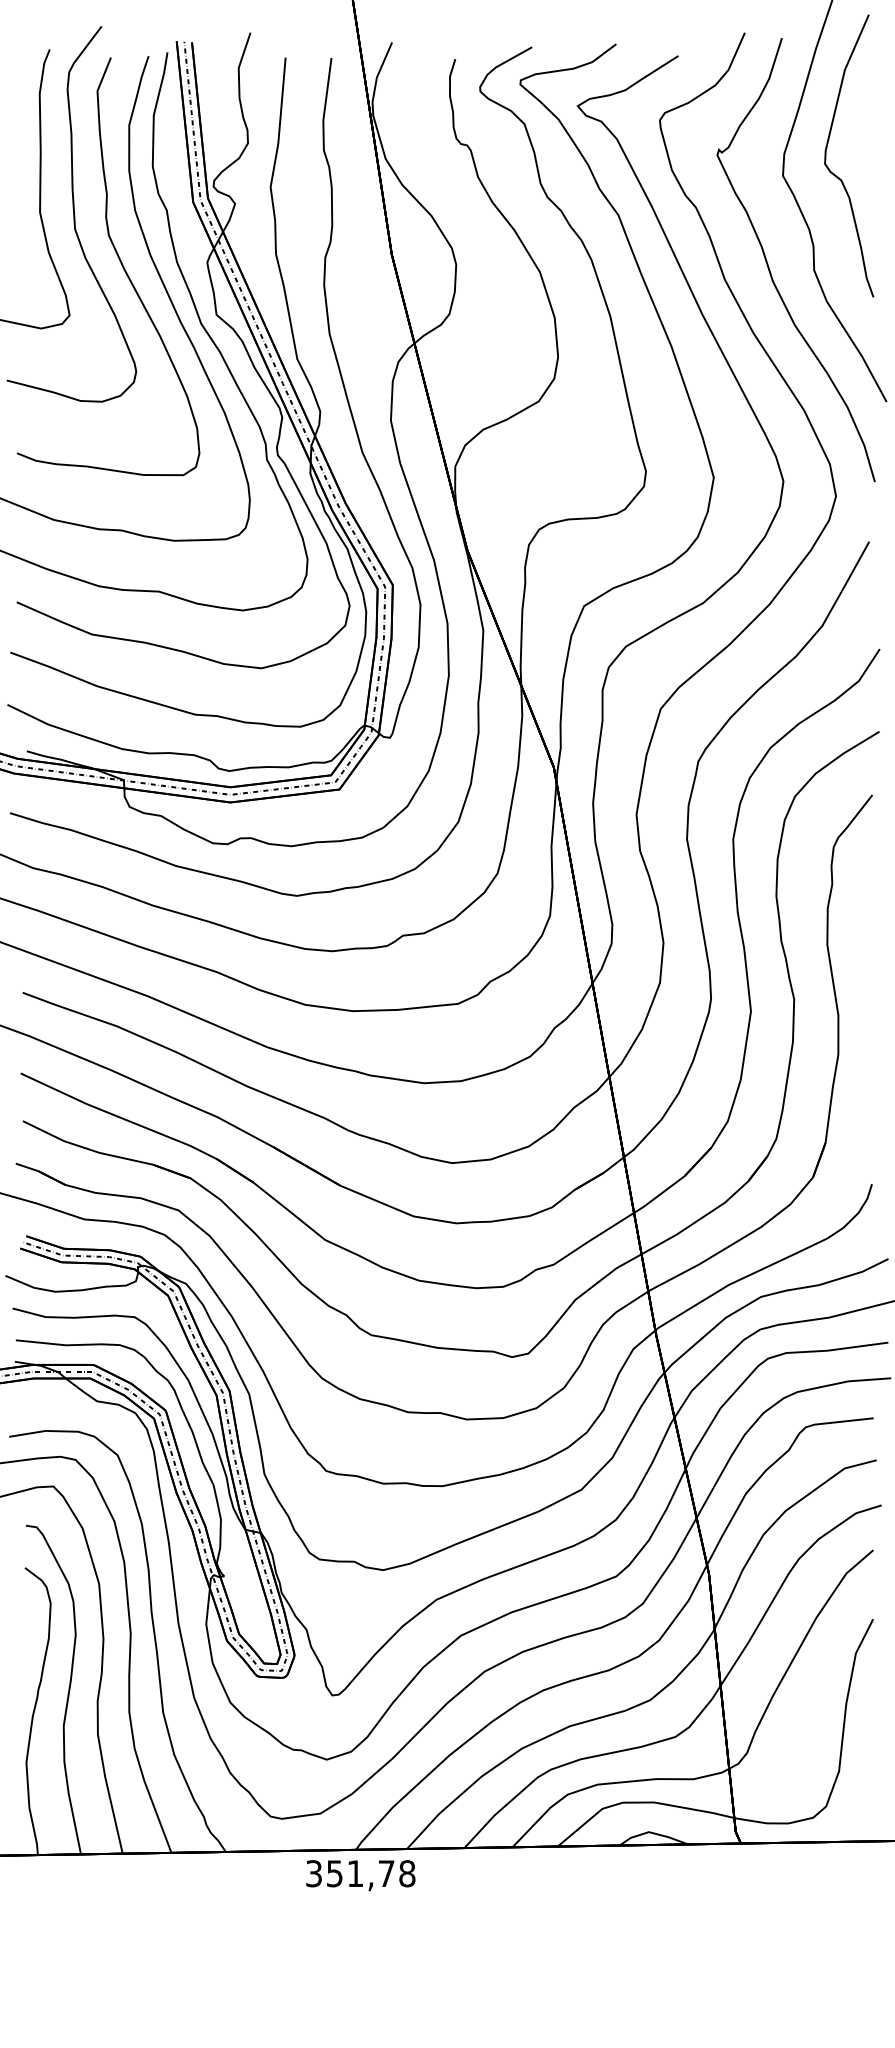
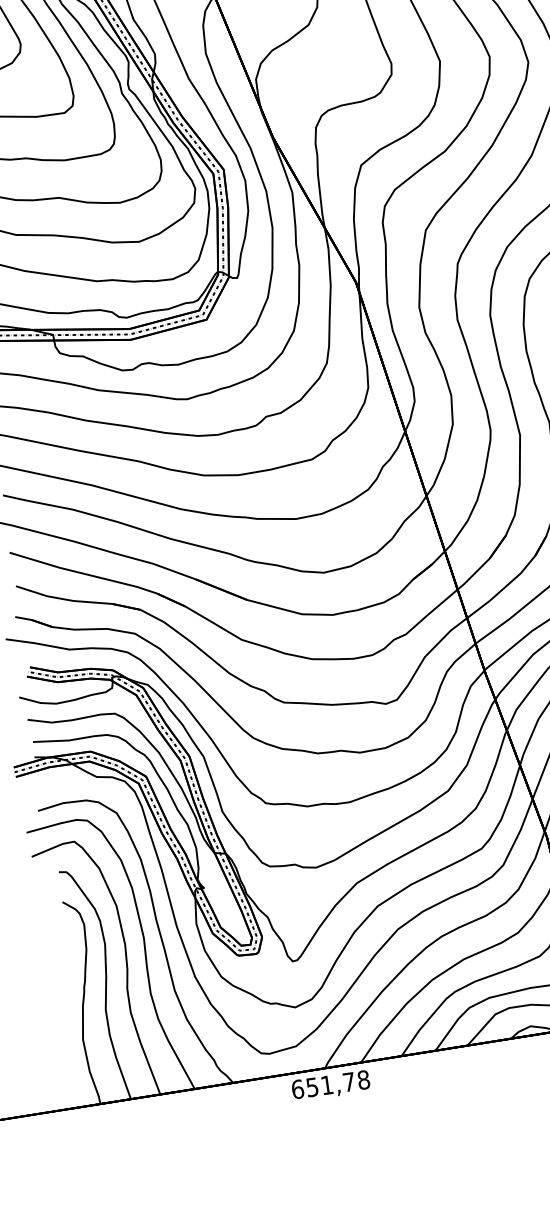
text: (314, 1873) -> (298, 1089), 351,78 -> 651,78

